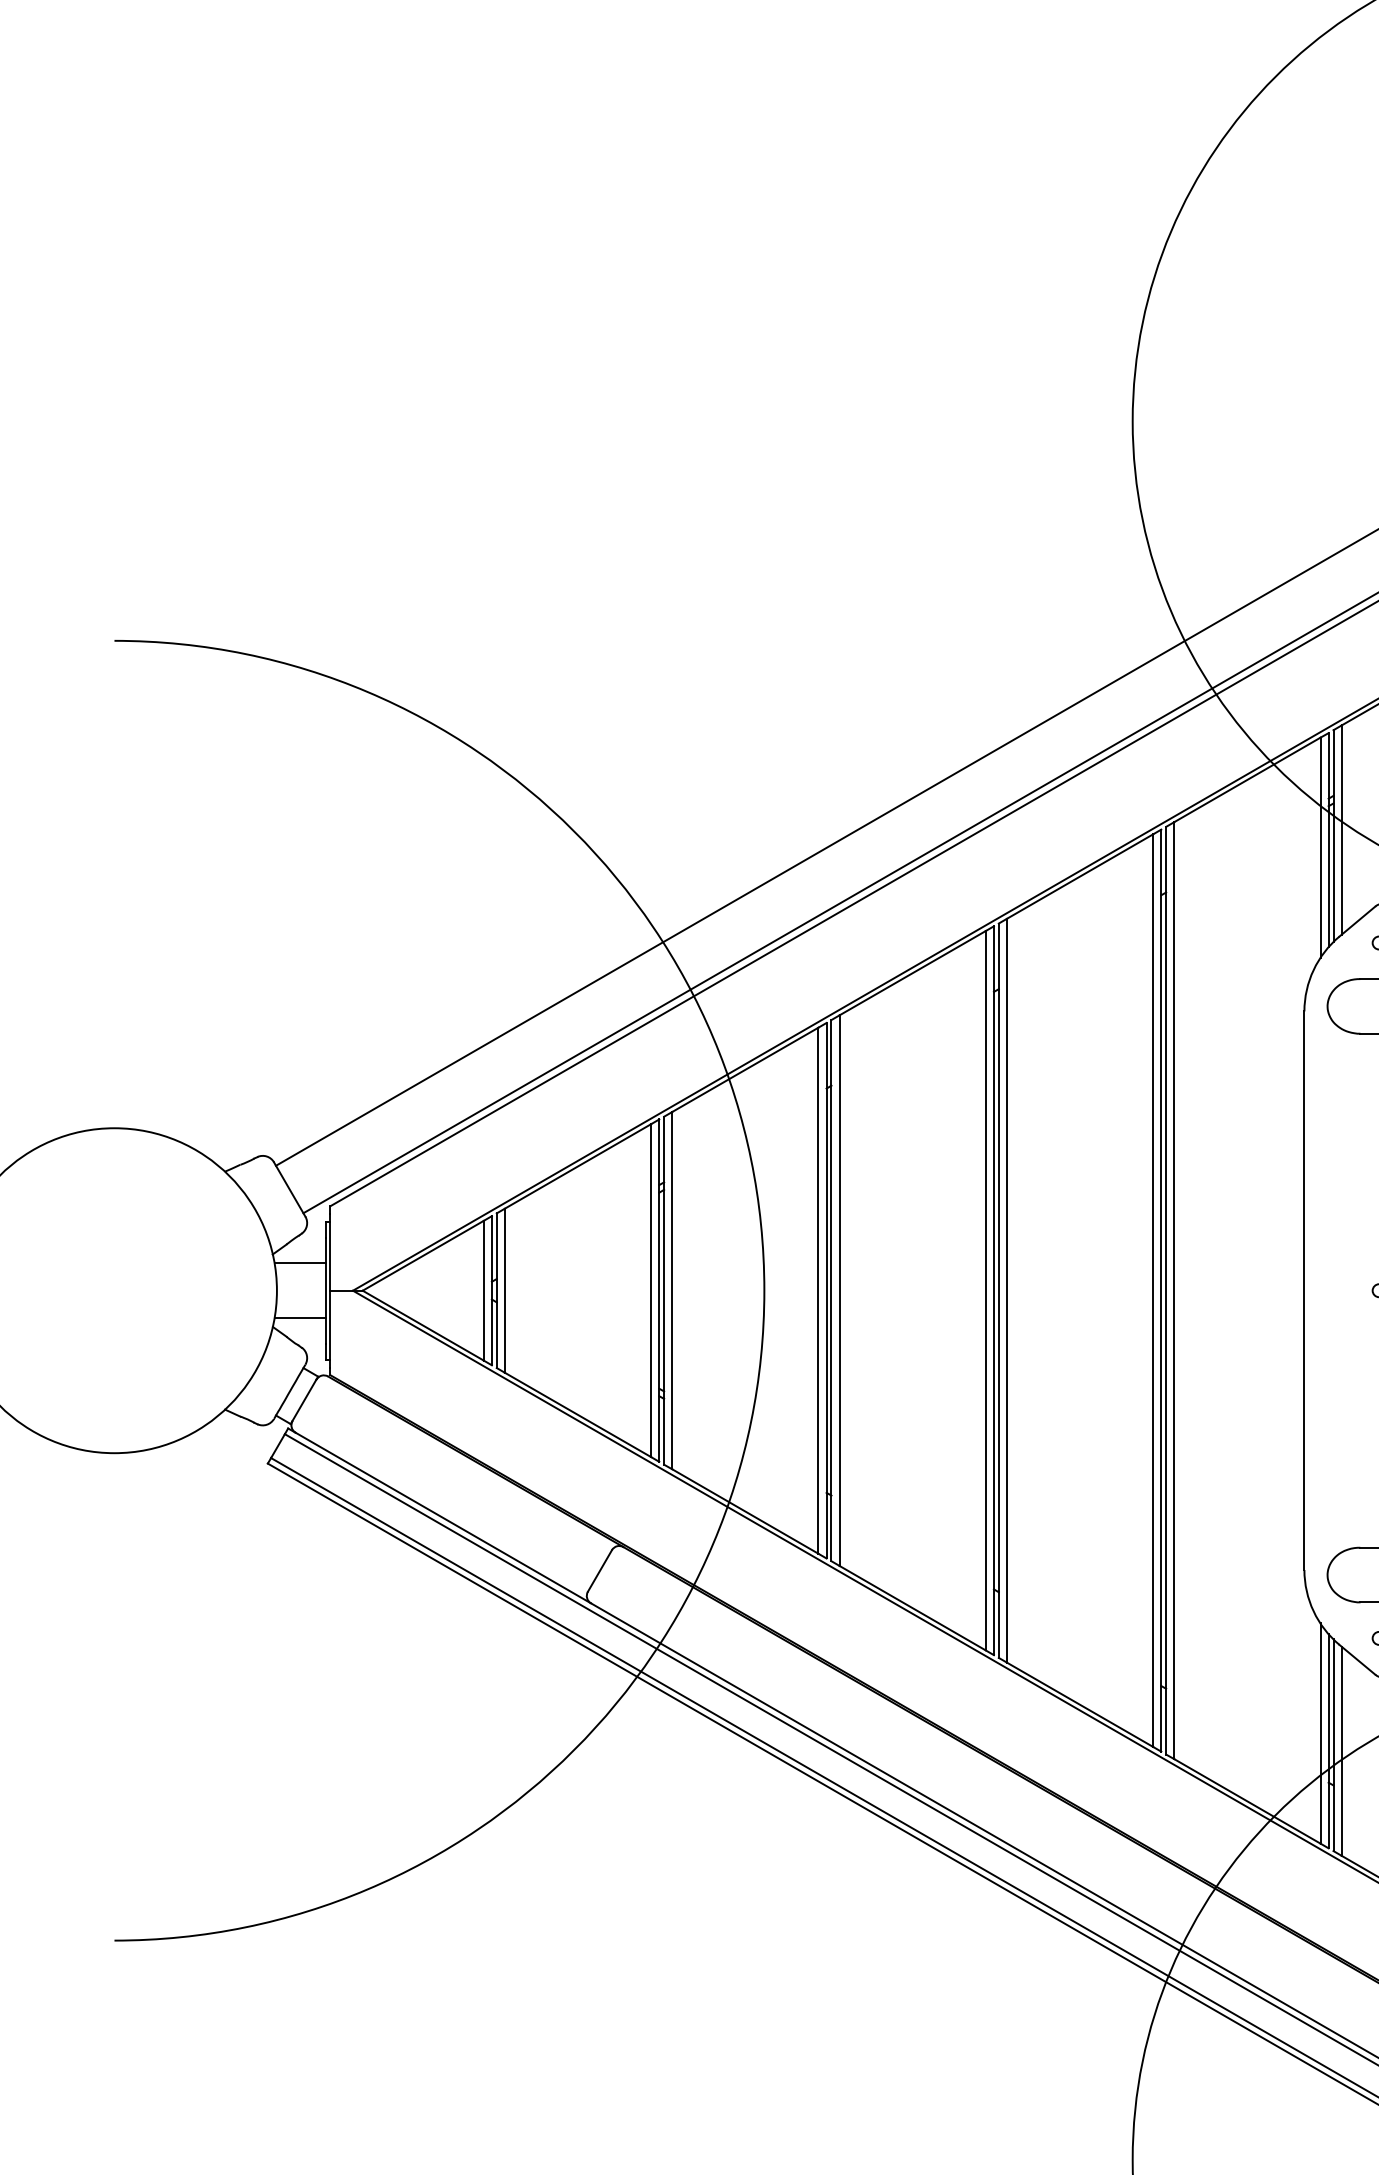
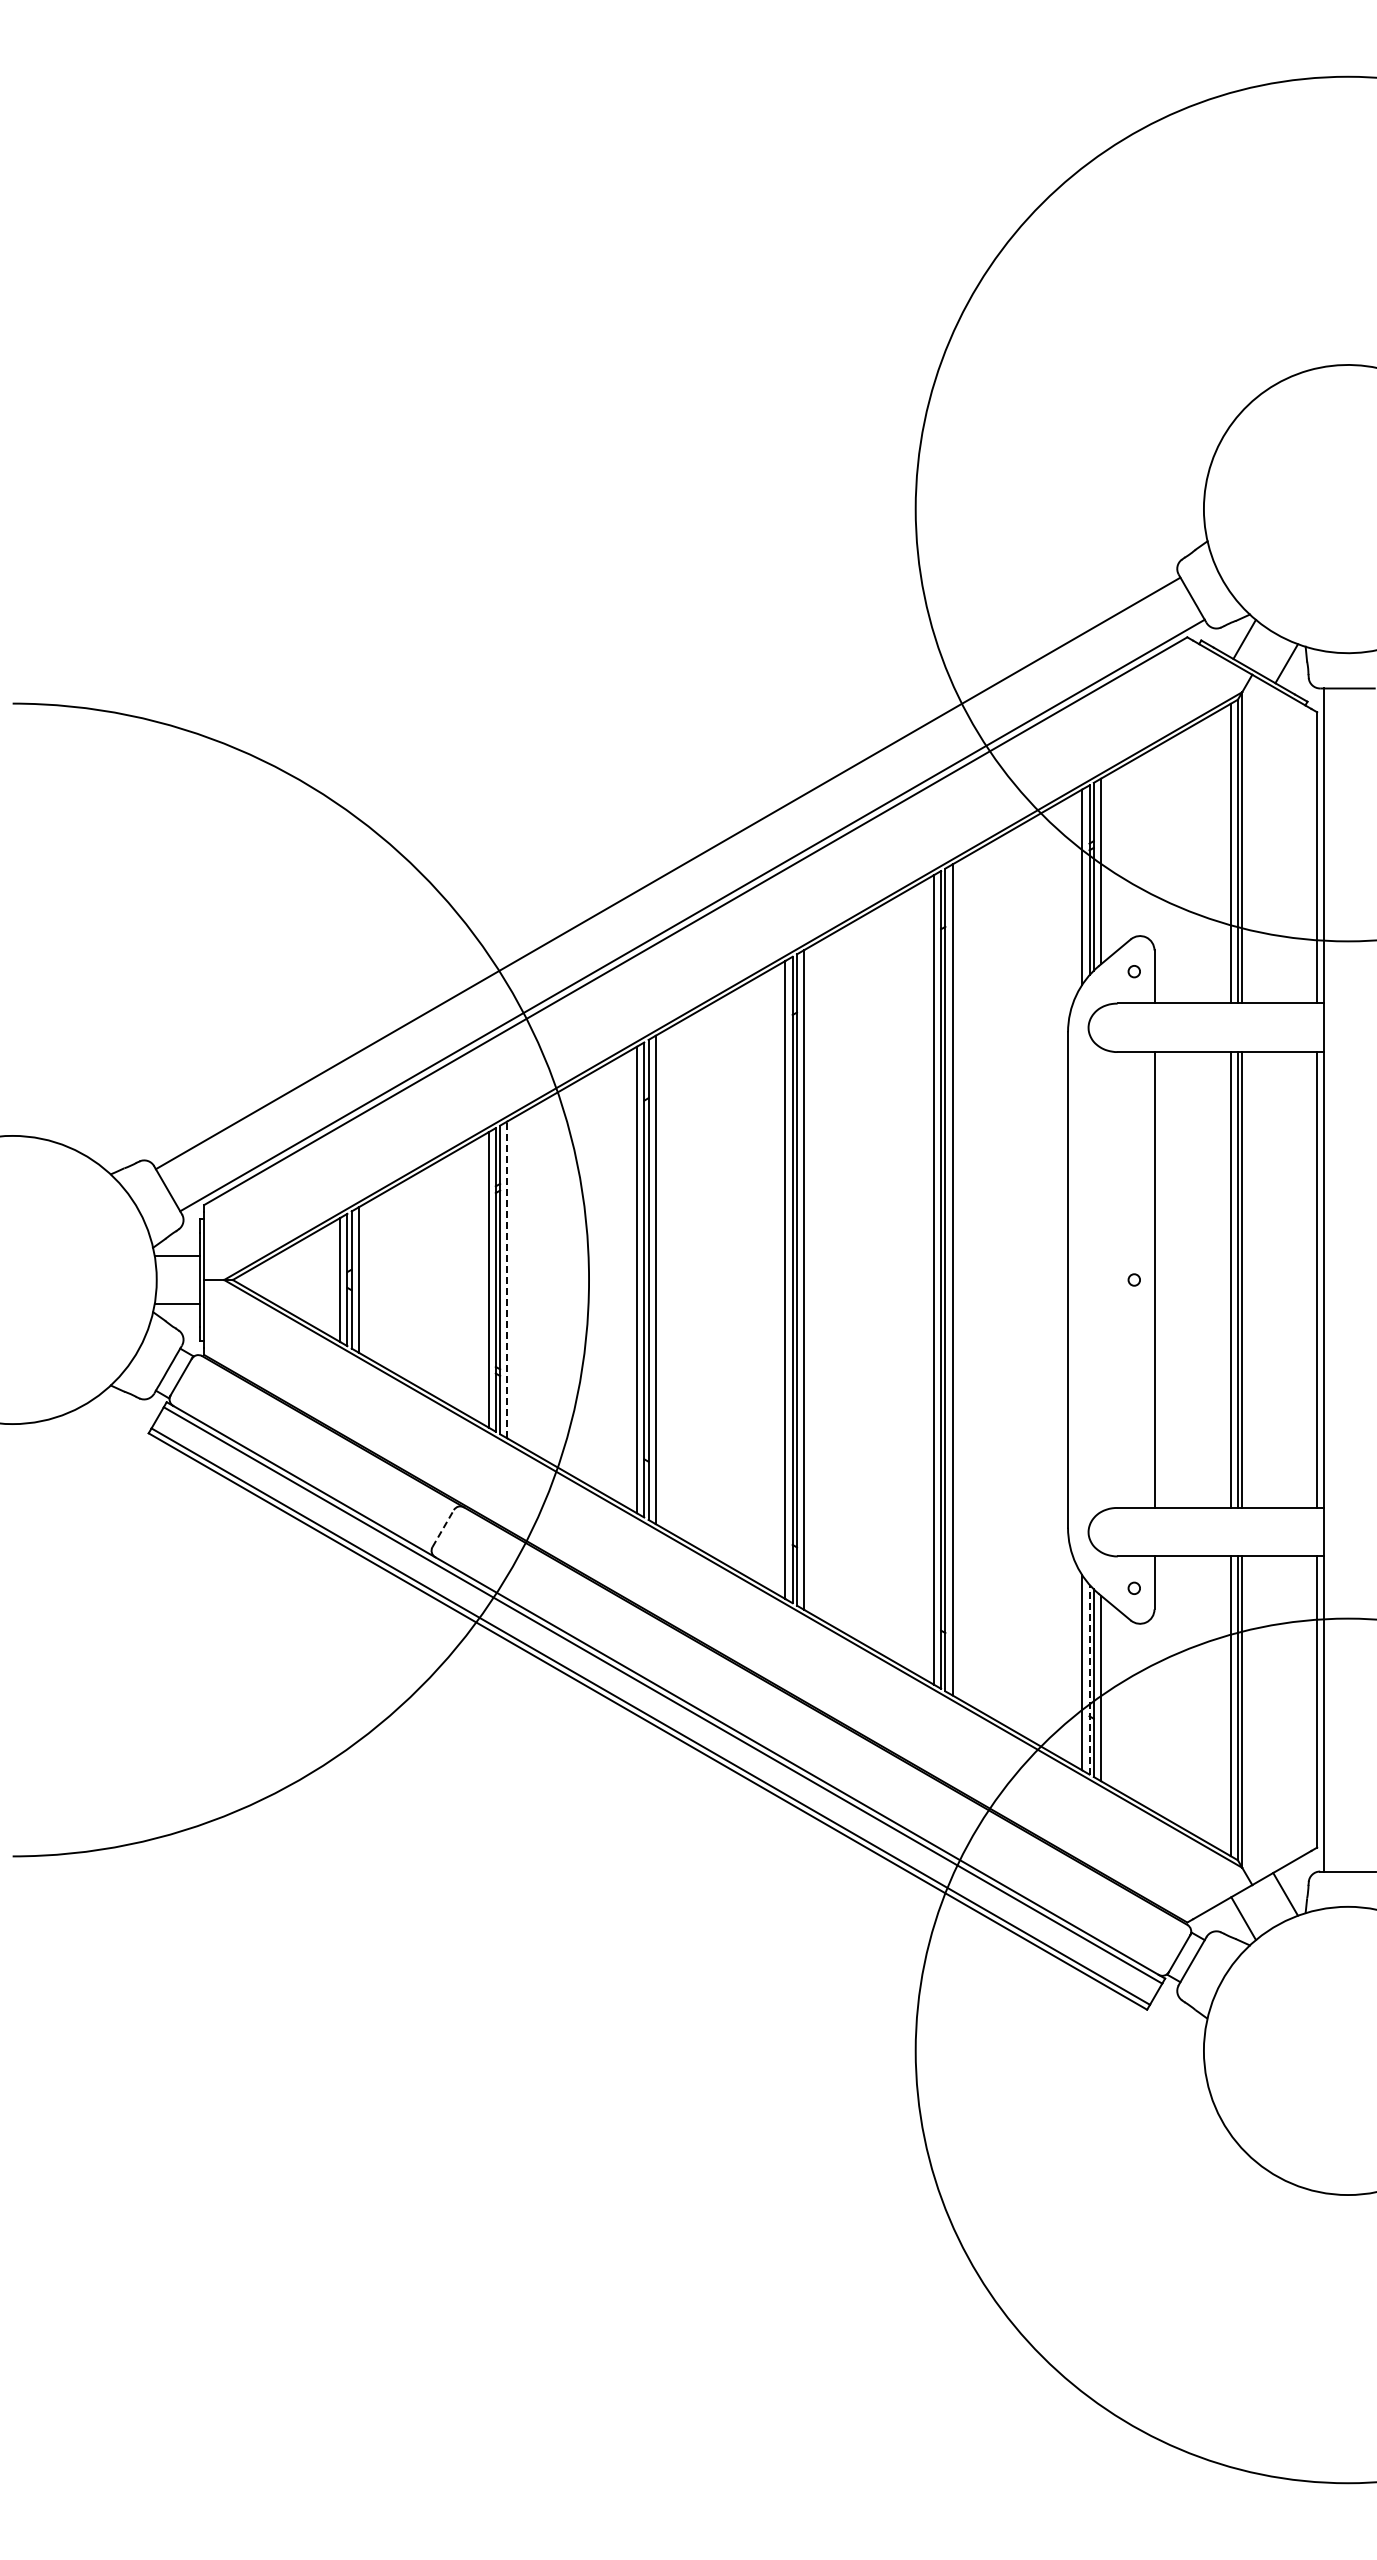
line: (672, 1290) -> (507, 1279), solid -> dashed
line: (600, 1570) -> (443, 1528), solid -> dashed
line: (1328, 1741) -> (1089, 1679), solid -> dashed

